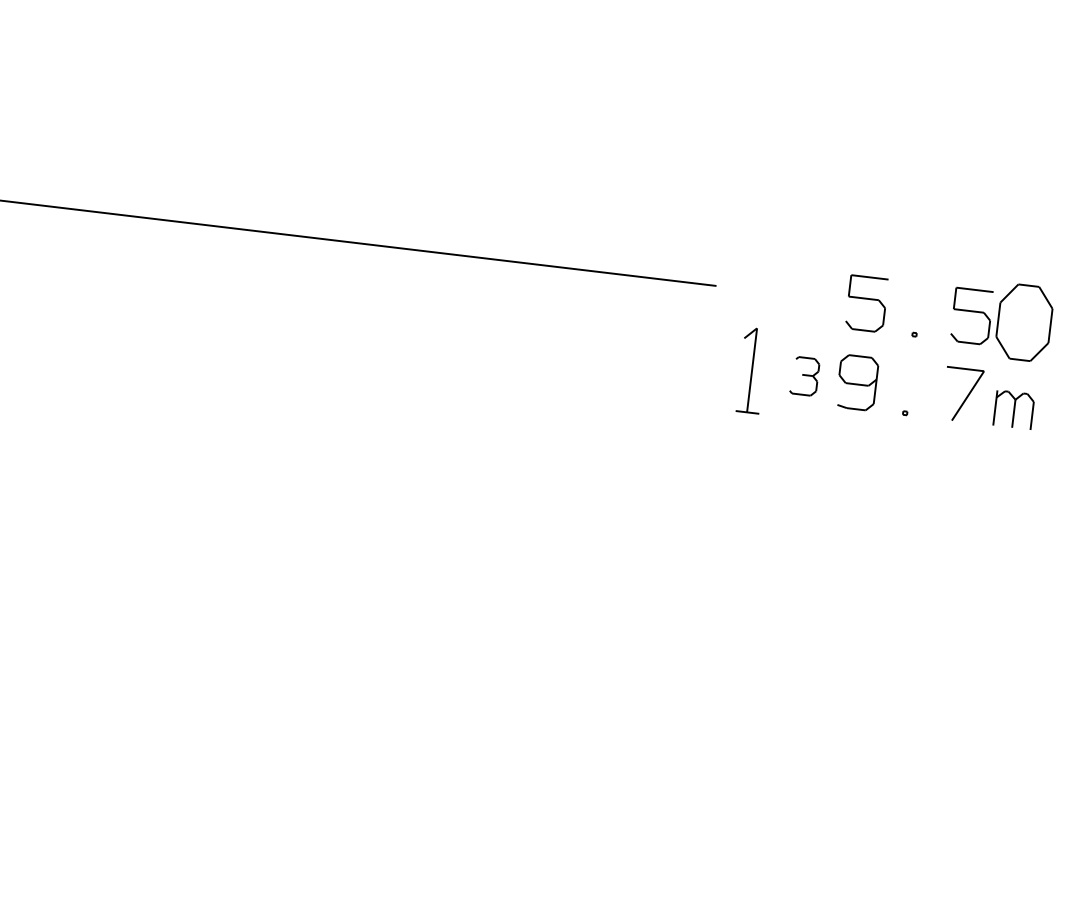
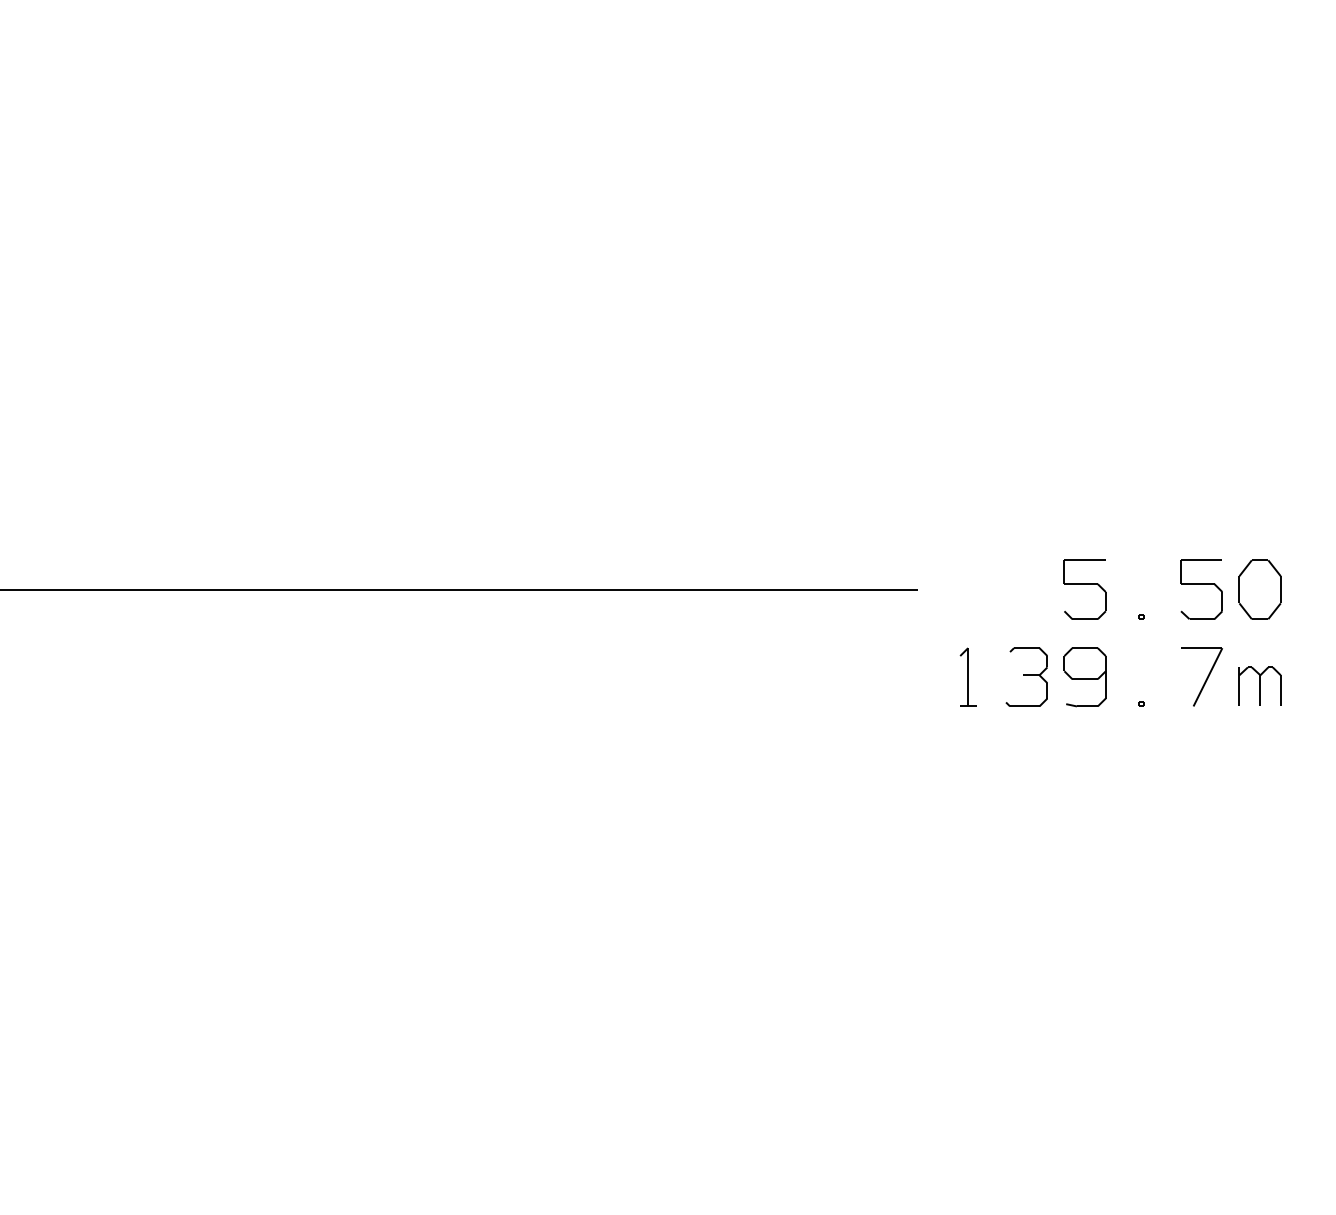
part: (1023, 322) -> (1259, 589), size x0.71
part: (751, 369) -> (967, 676), size x0.62
part: (804, 375) -> (1026, 676), size x1.43

